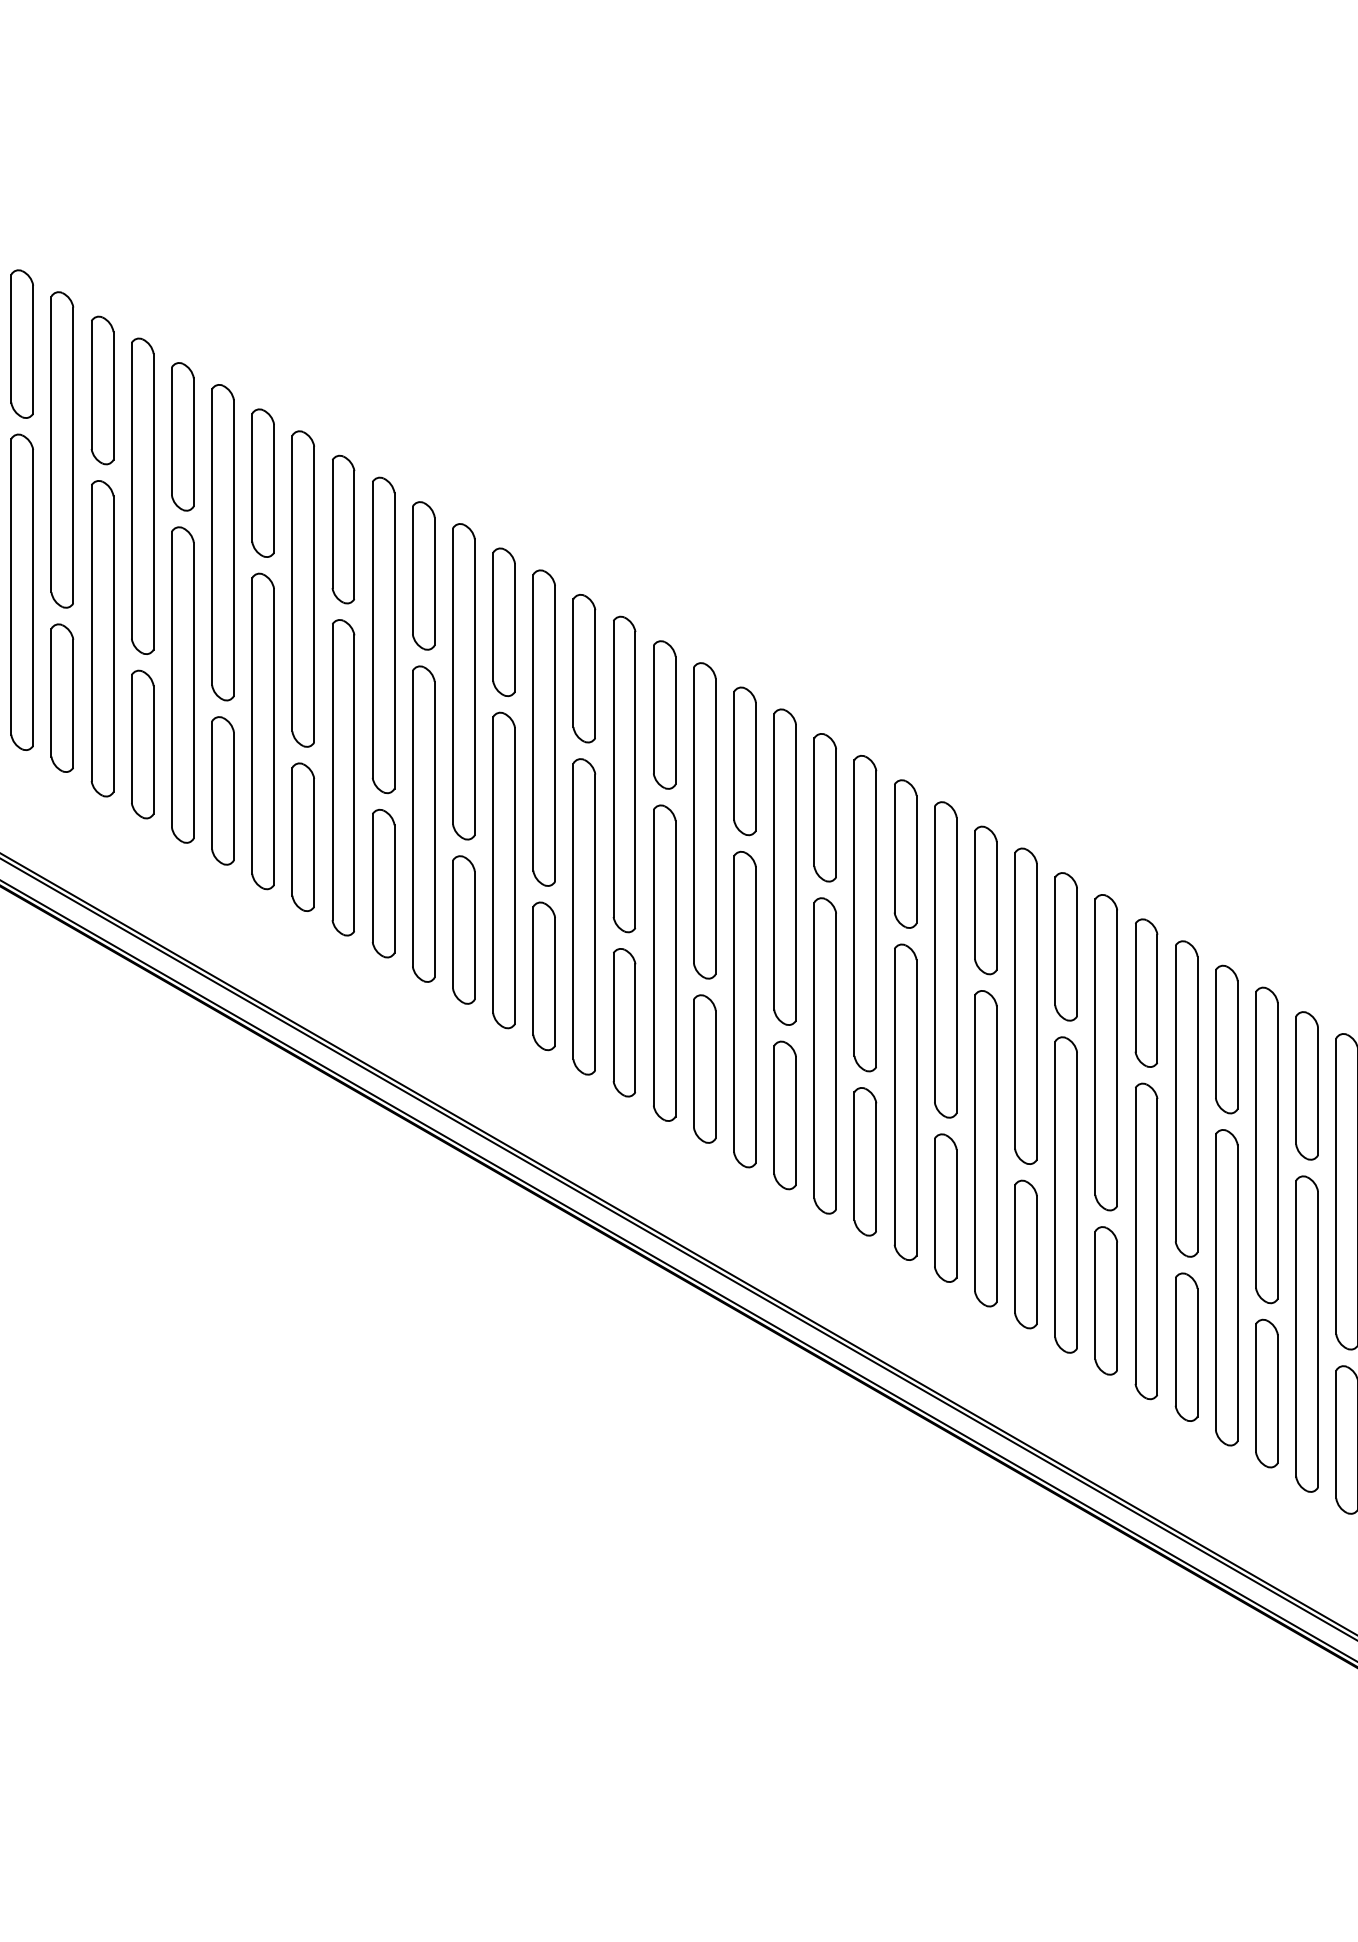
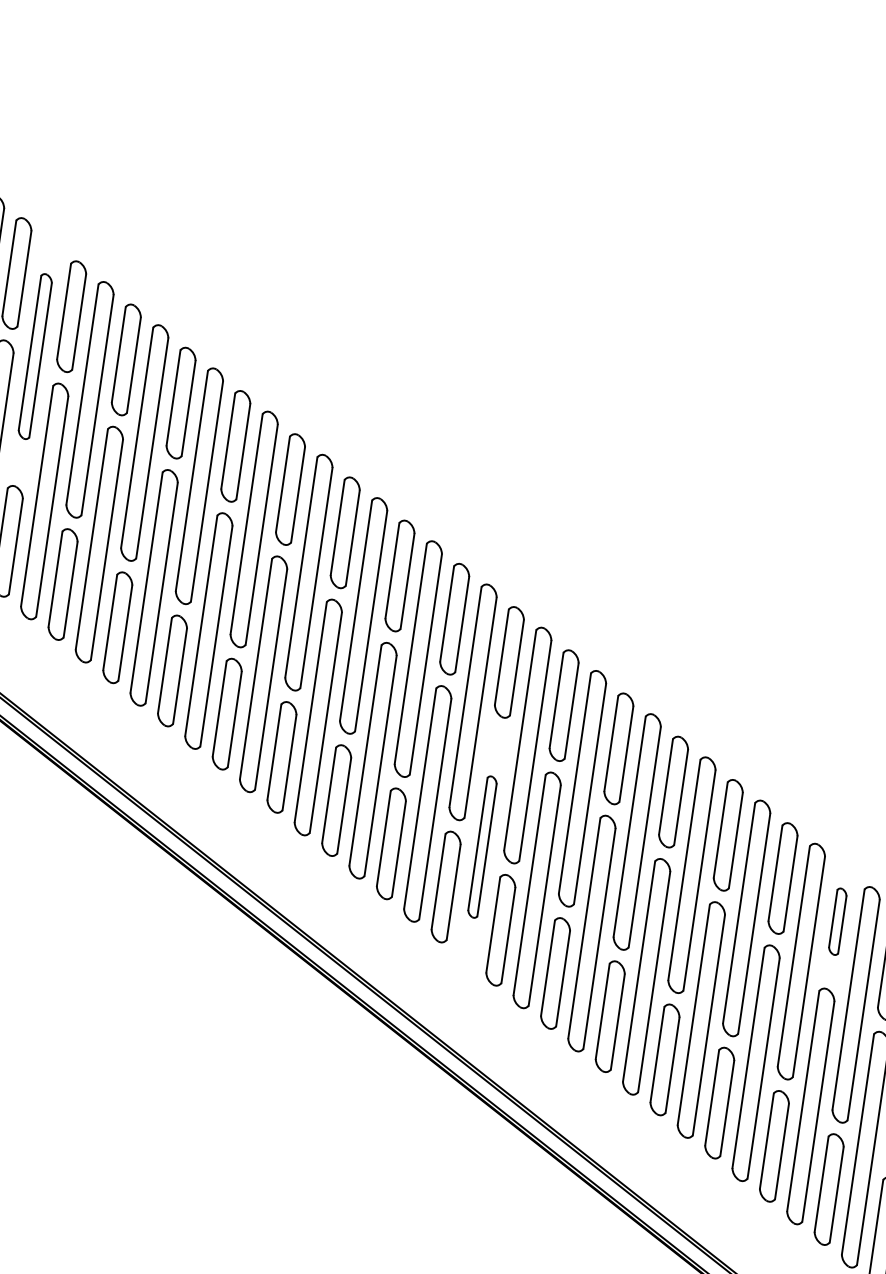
part: (62, 449) -> (35, 356), size x0.7
part: (744, 1009) -> (482, 847), size x0.6
part: (1226, 1039) -> (837, 921), size x0.6

